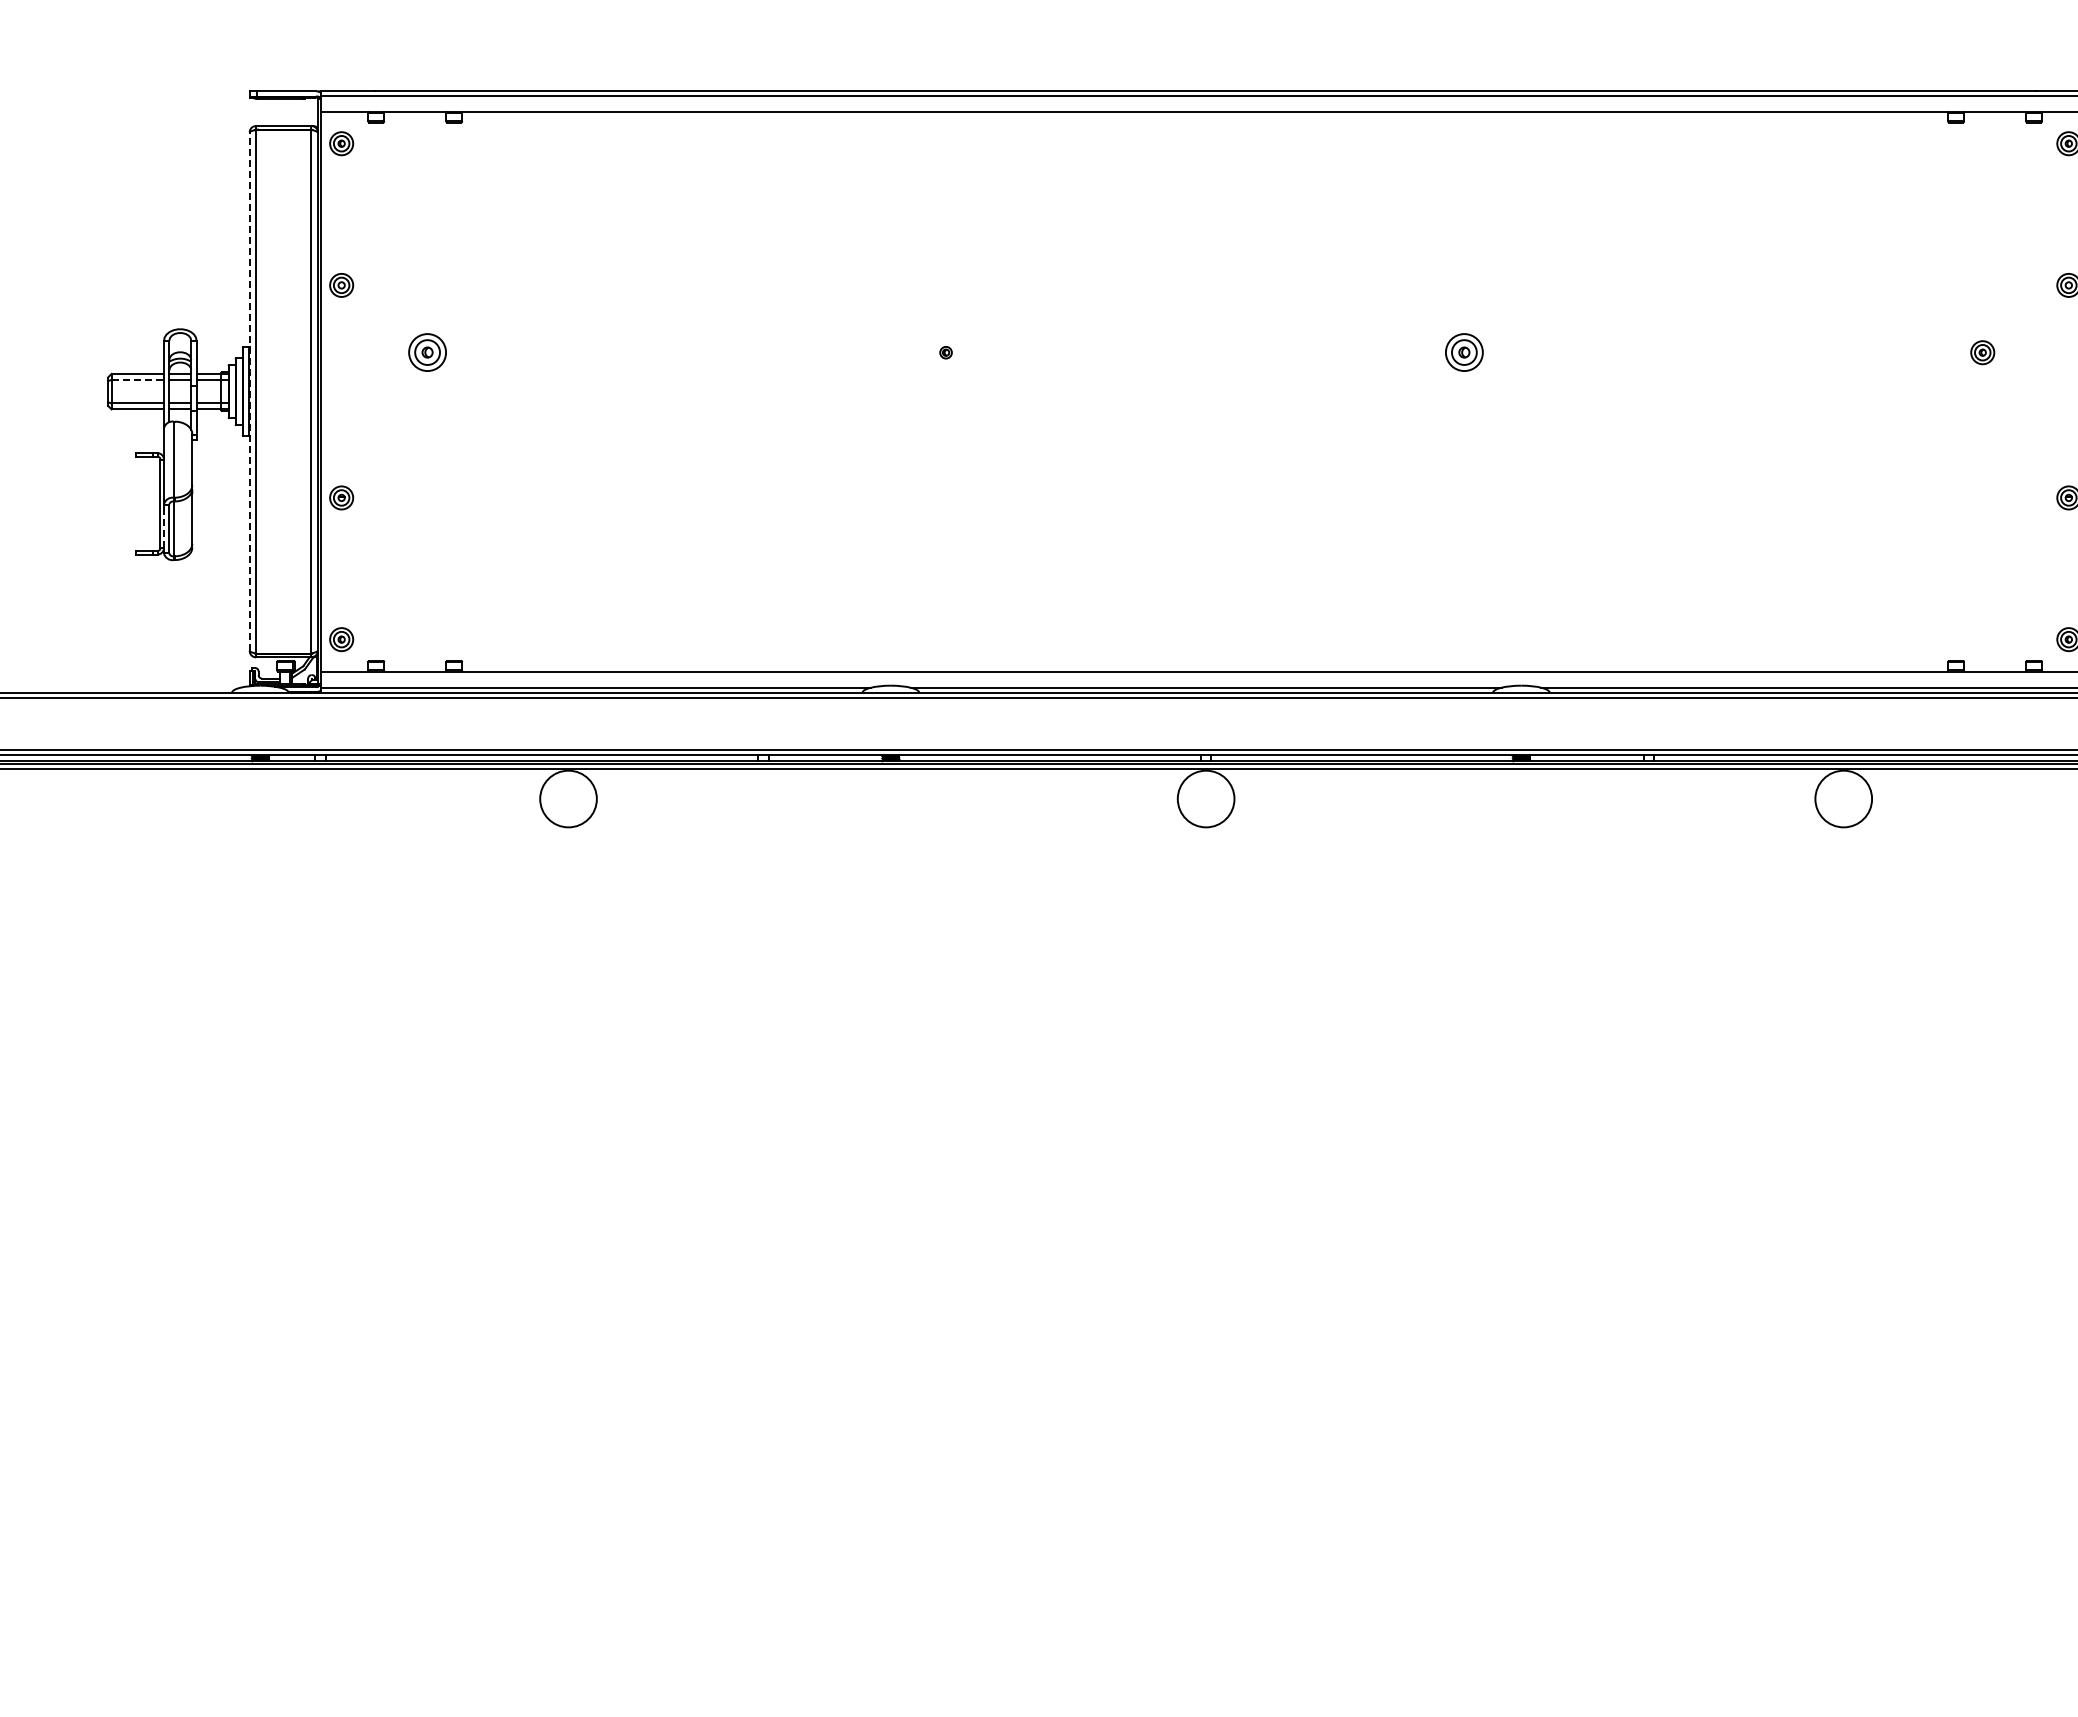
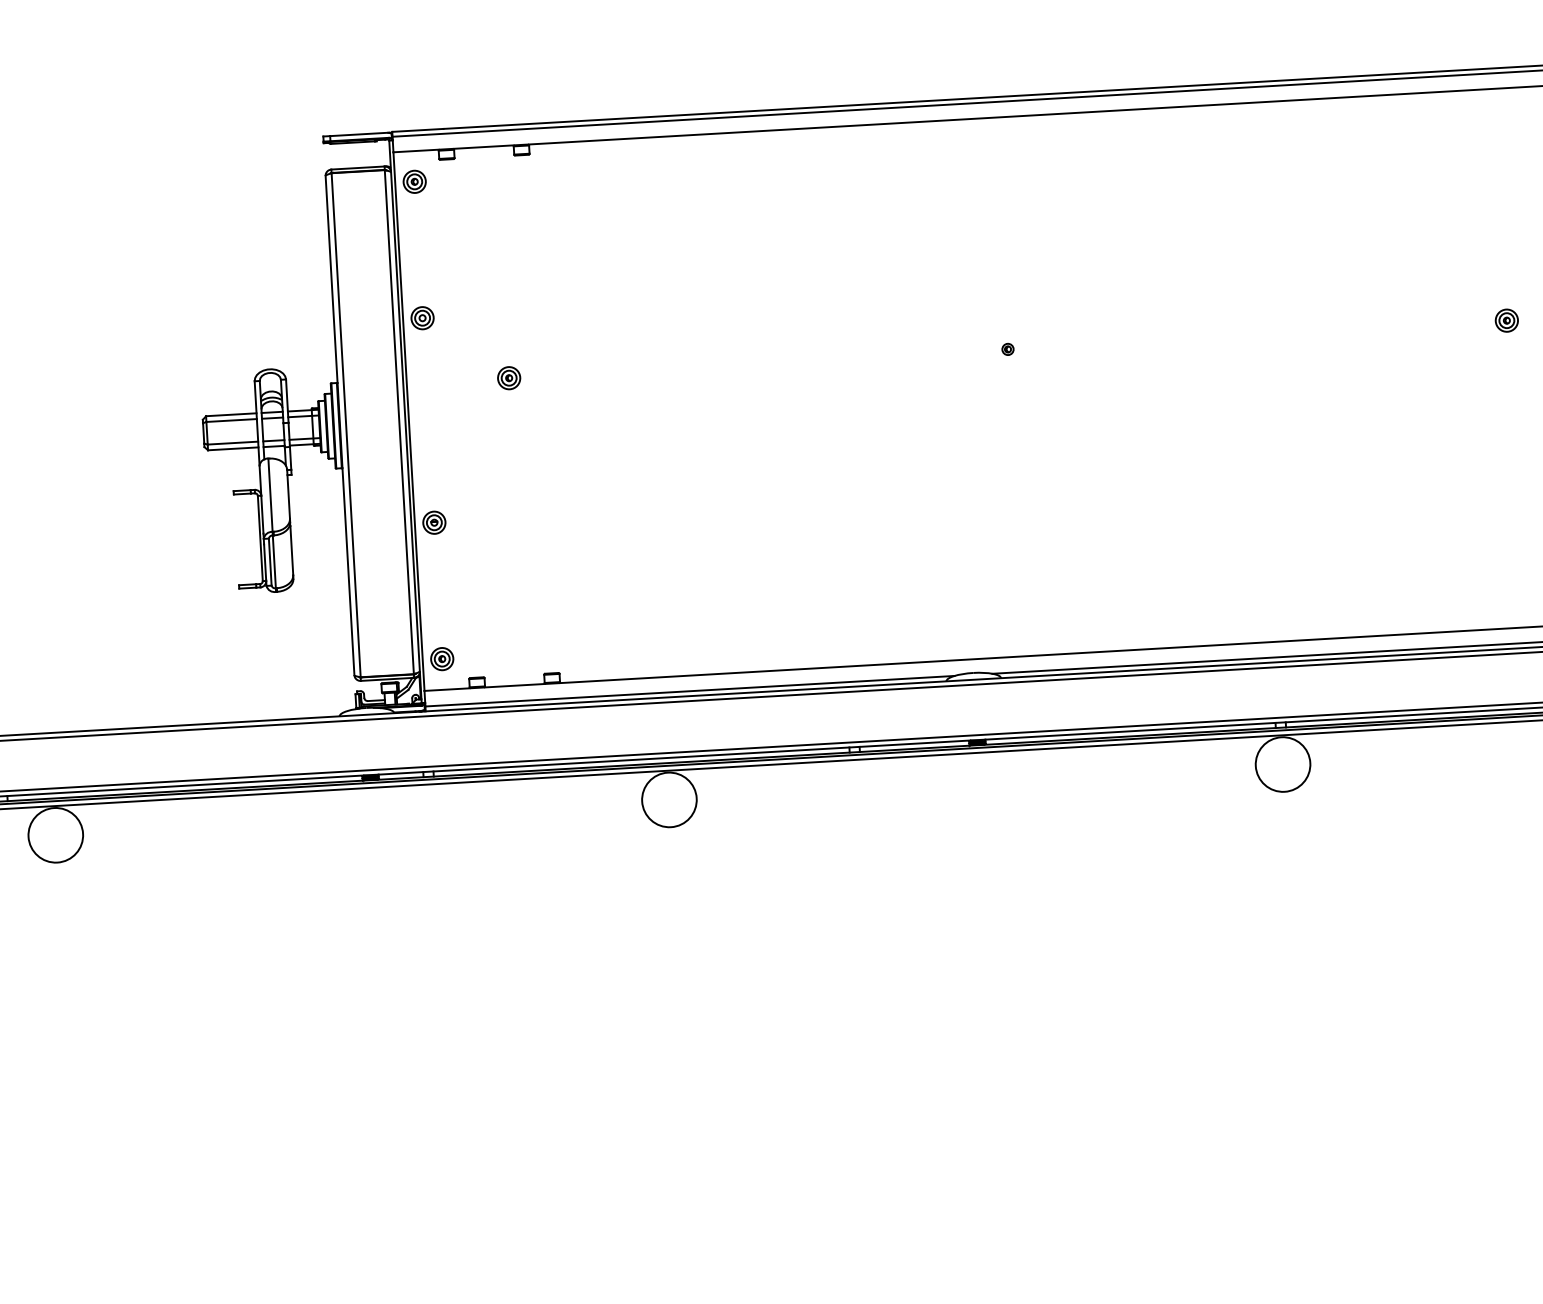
part: (427, 352) -> (508, 378), size x0.62
part: (1464, 352) -> (1506, 320), size x0.62
line: (138, 379) -> (232, 420), dashed -> solid
line: (249, 391) -> (339, 425), dashed -> solid
line: (164, 528) -> (265, 561), dashed -> solid

